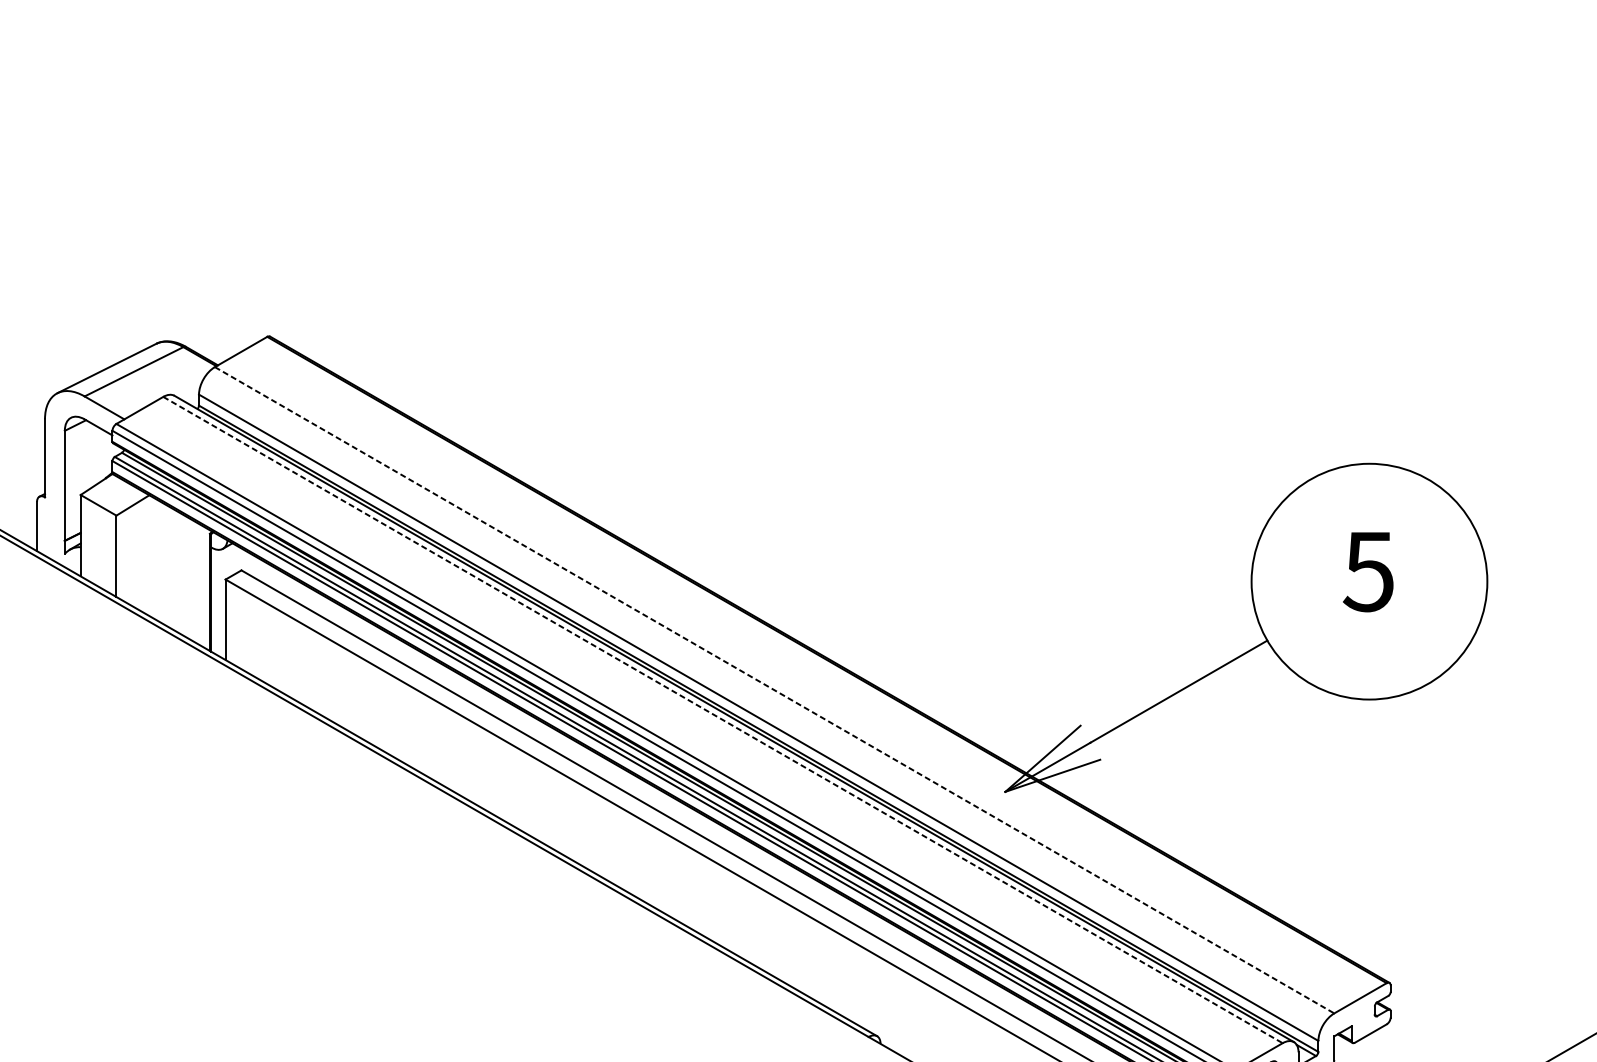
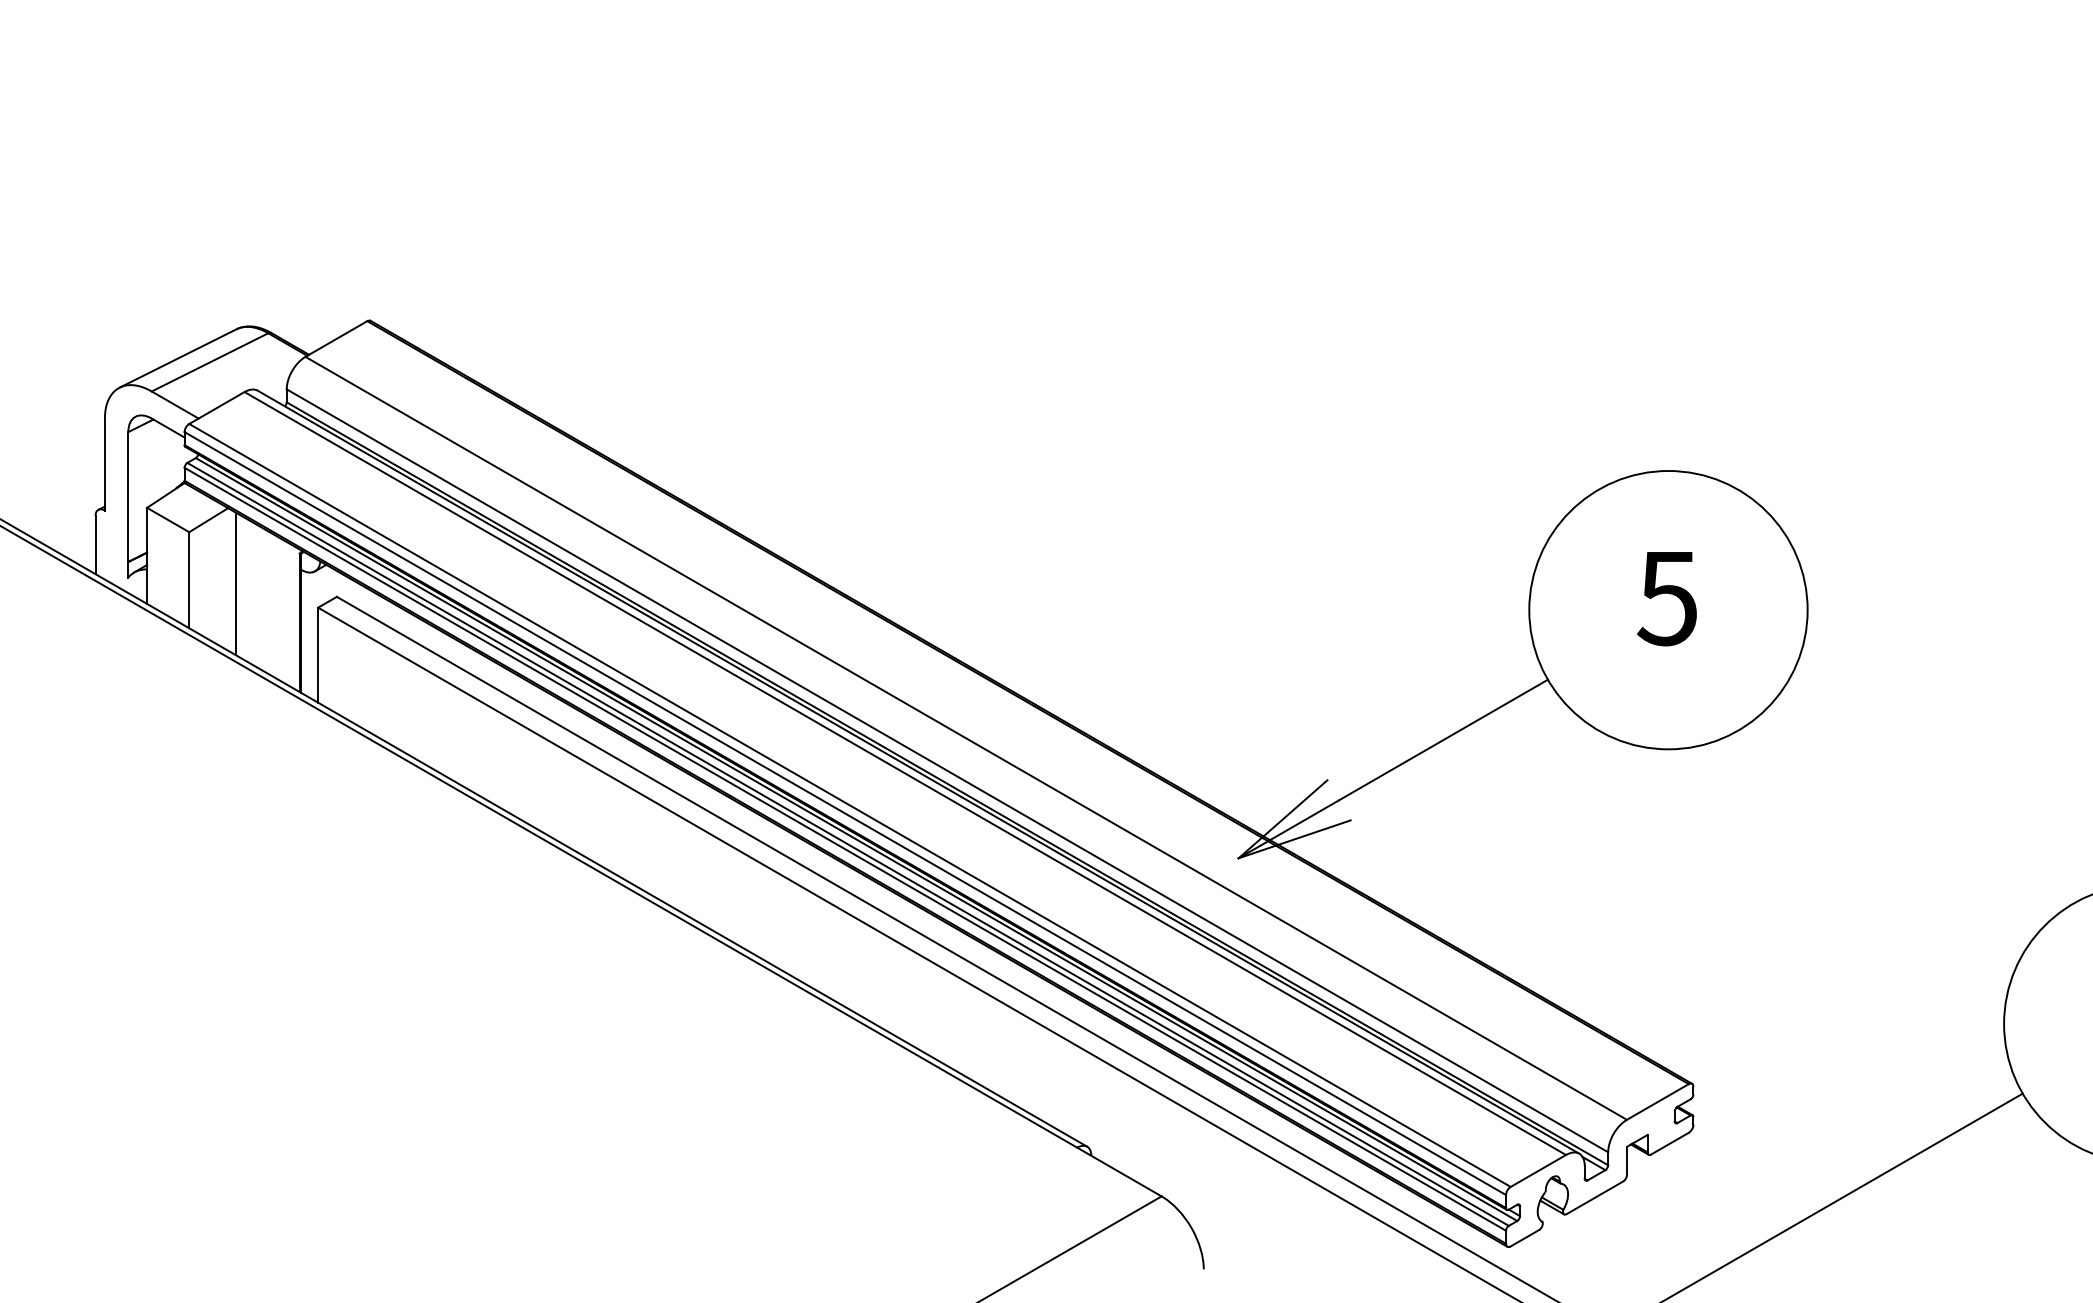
line: (156, 559) -> (236, 583), added
line: (774, 690) -> (966, 738), dashed -> solid
line: (723, 720) -> (905, 773), dashed -> solid

